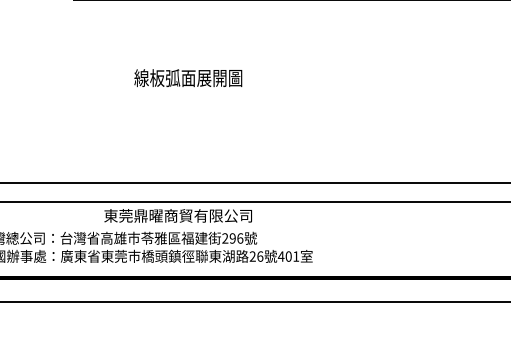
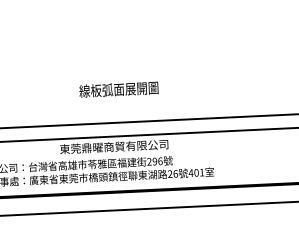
text: (188, 77) -> (119, 89), moved

